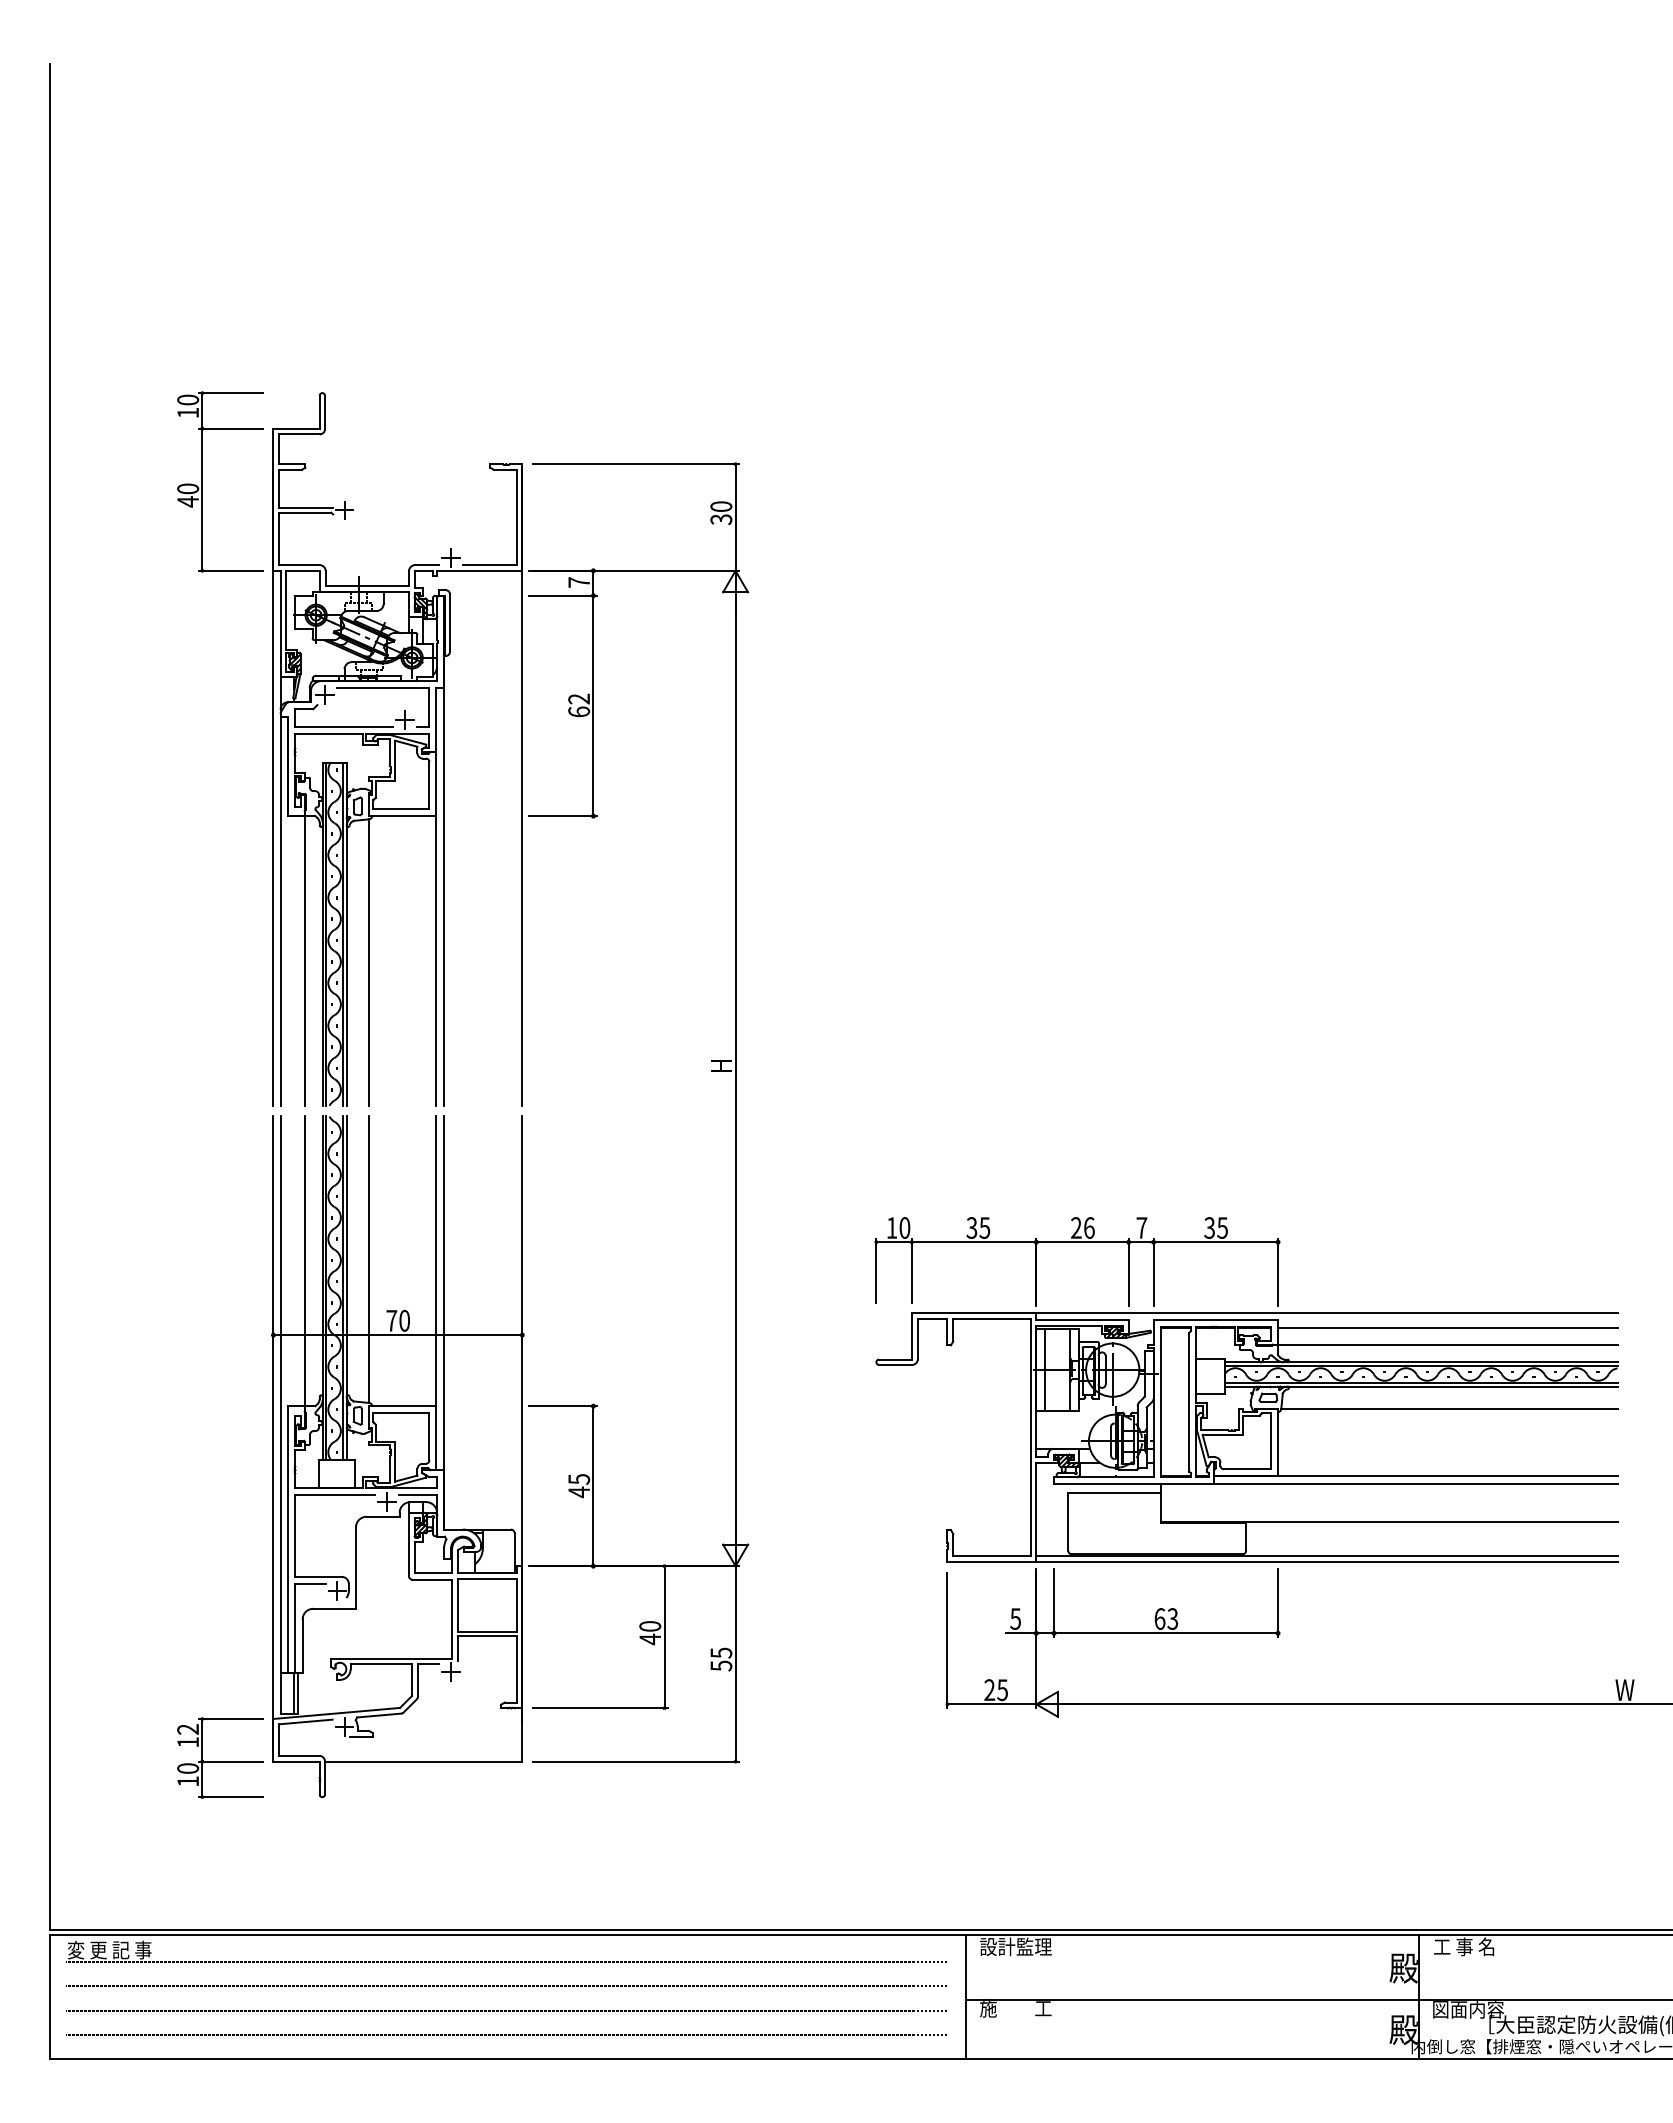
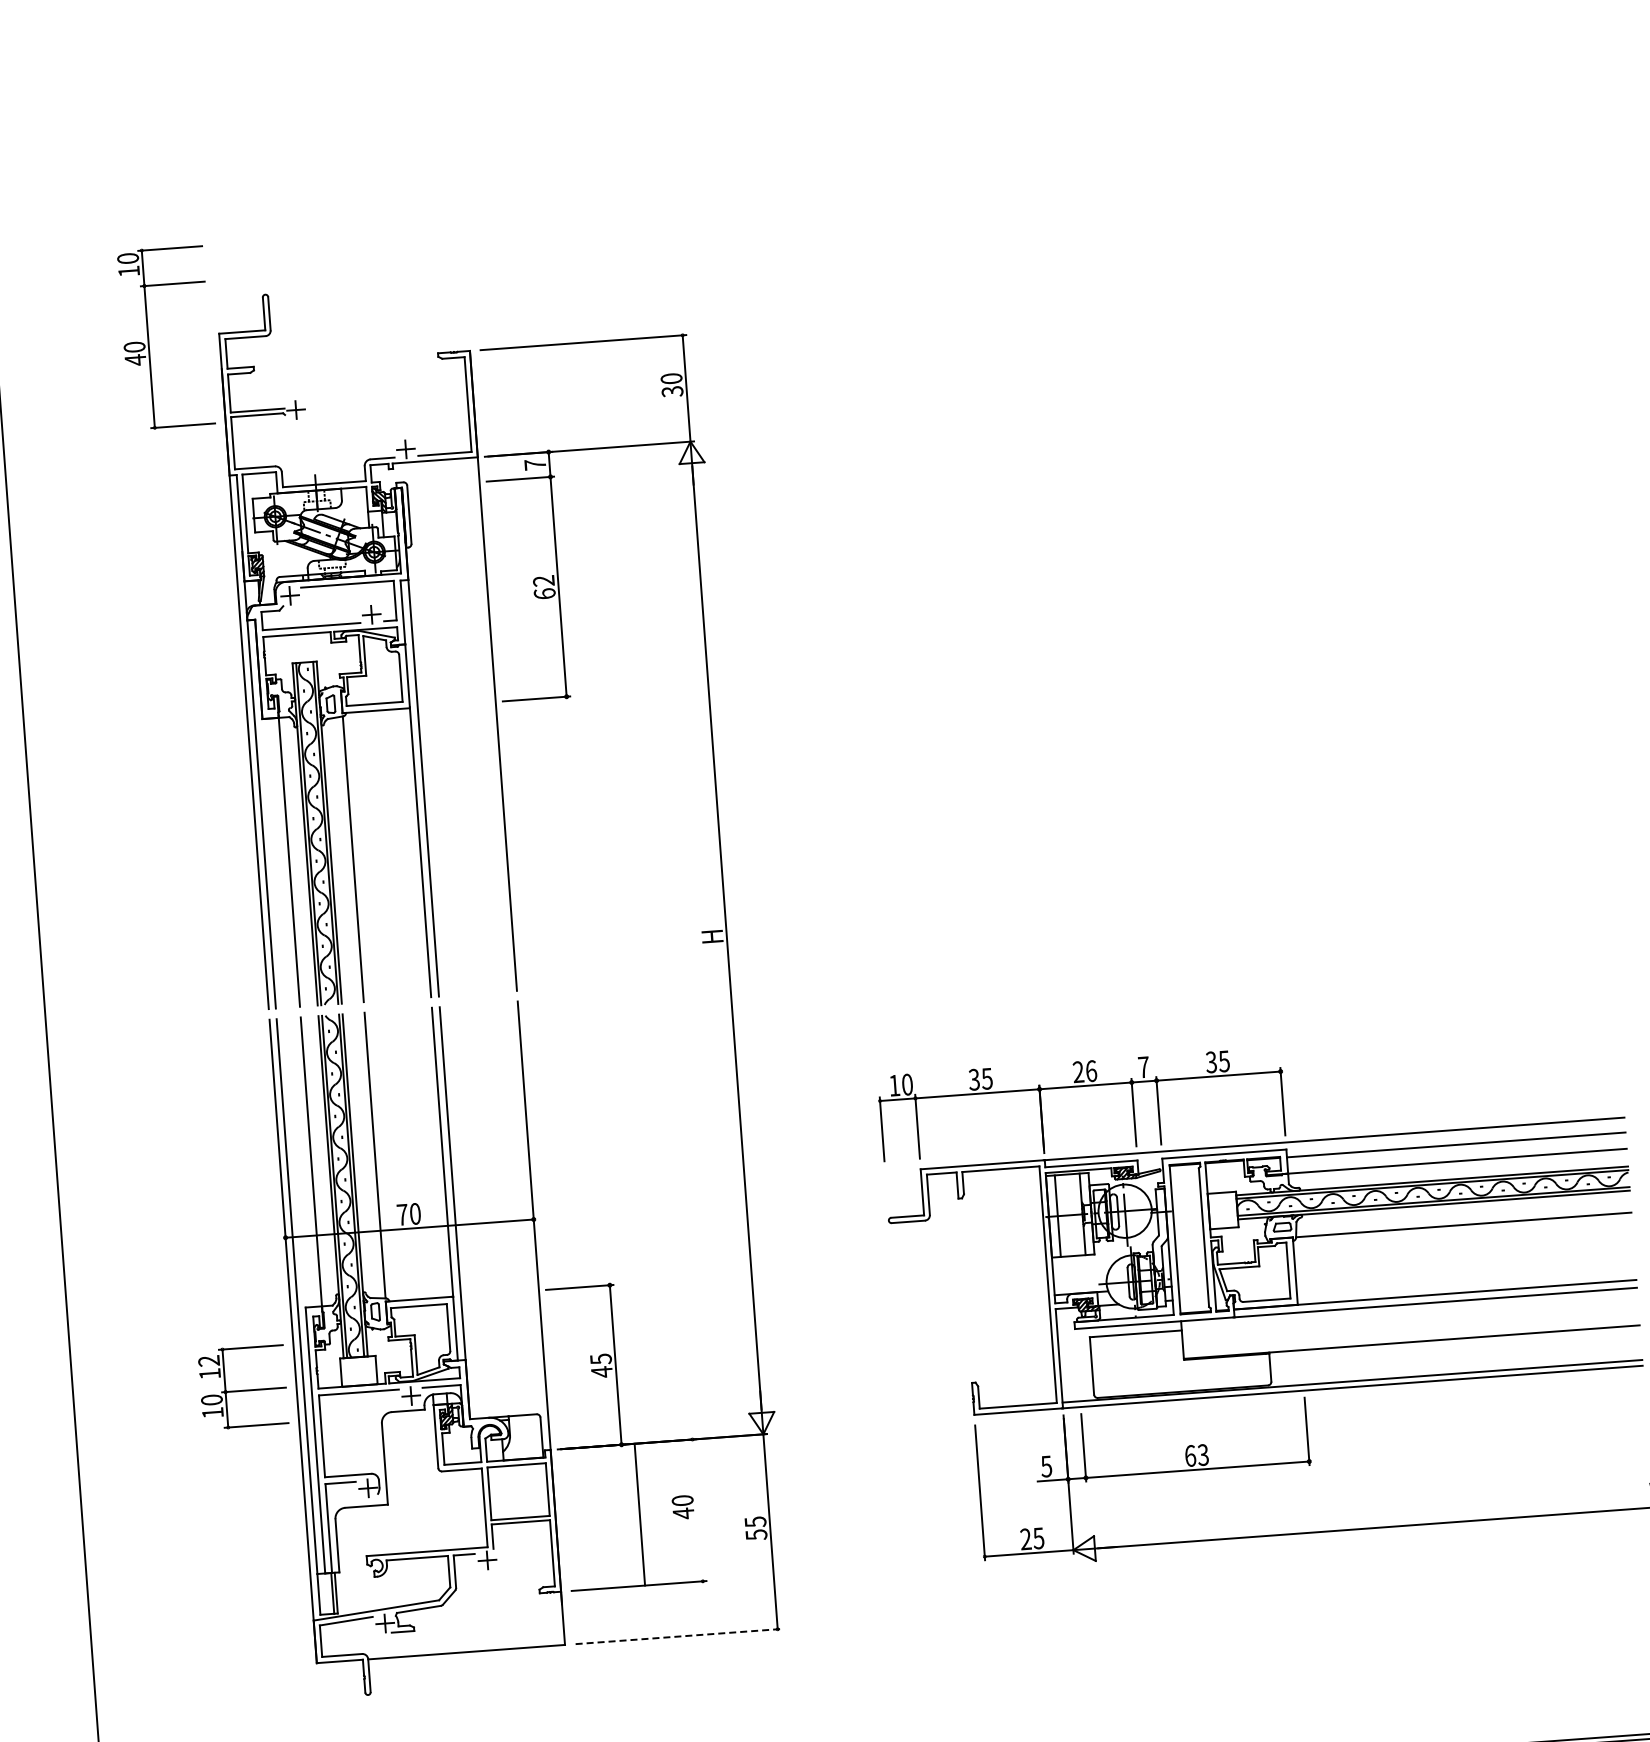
part: (202, 481) -> (148, 338), moved
line: (664, 1637) -> (639, 1514), moved
part: (220, 1757) -> (243, 1386), moved
line: (636, 1761) -> (678, 1636), solid -> dashed

